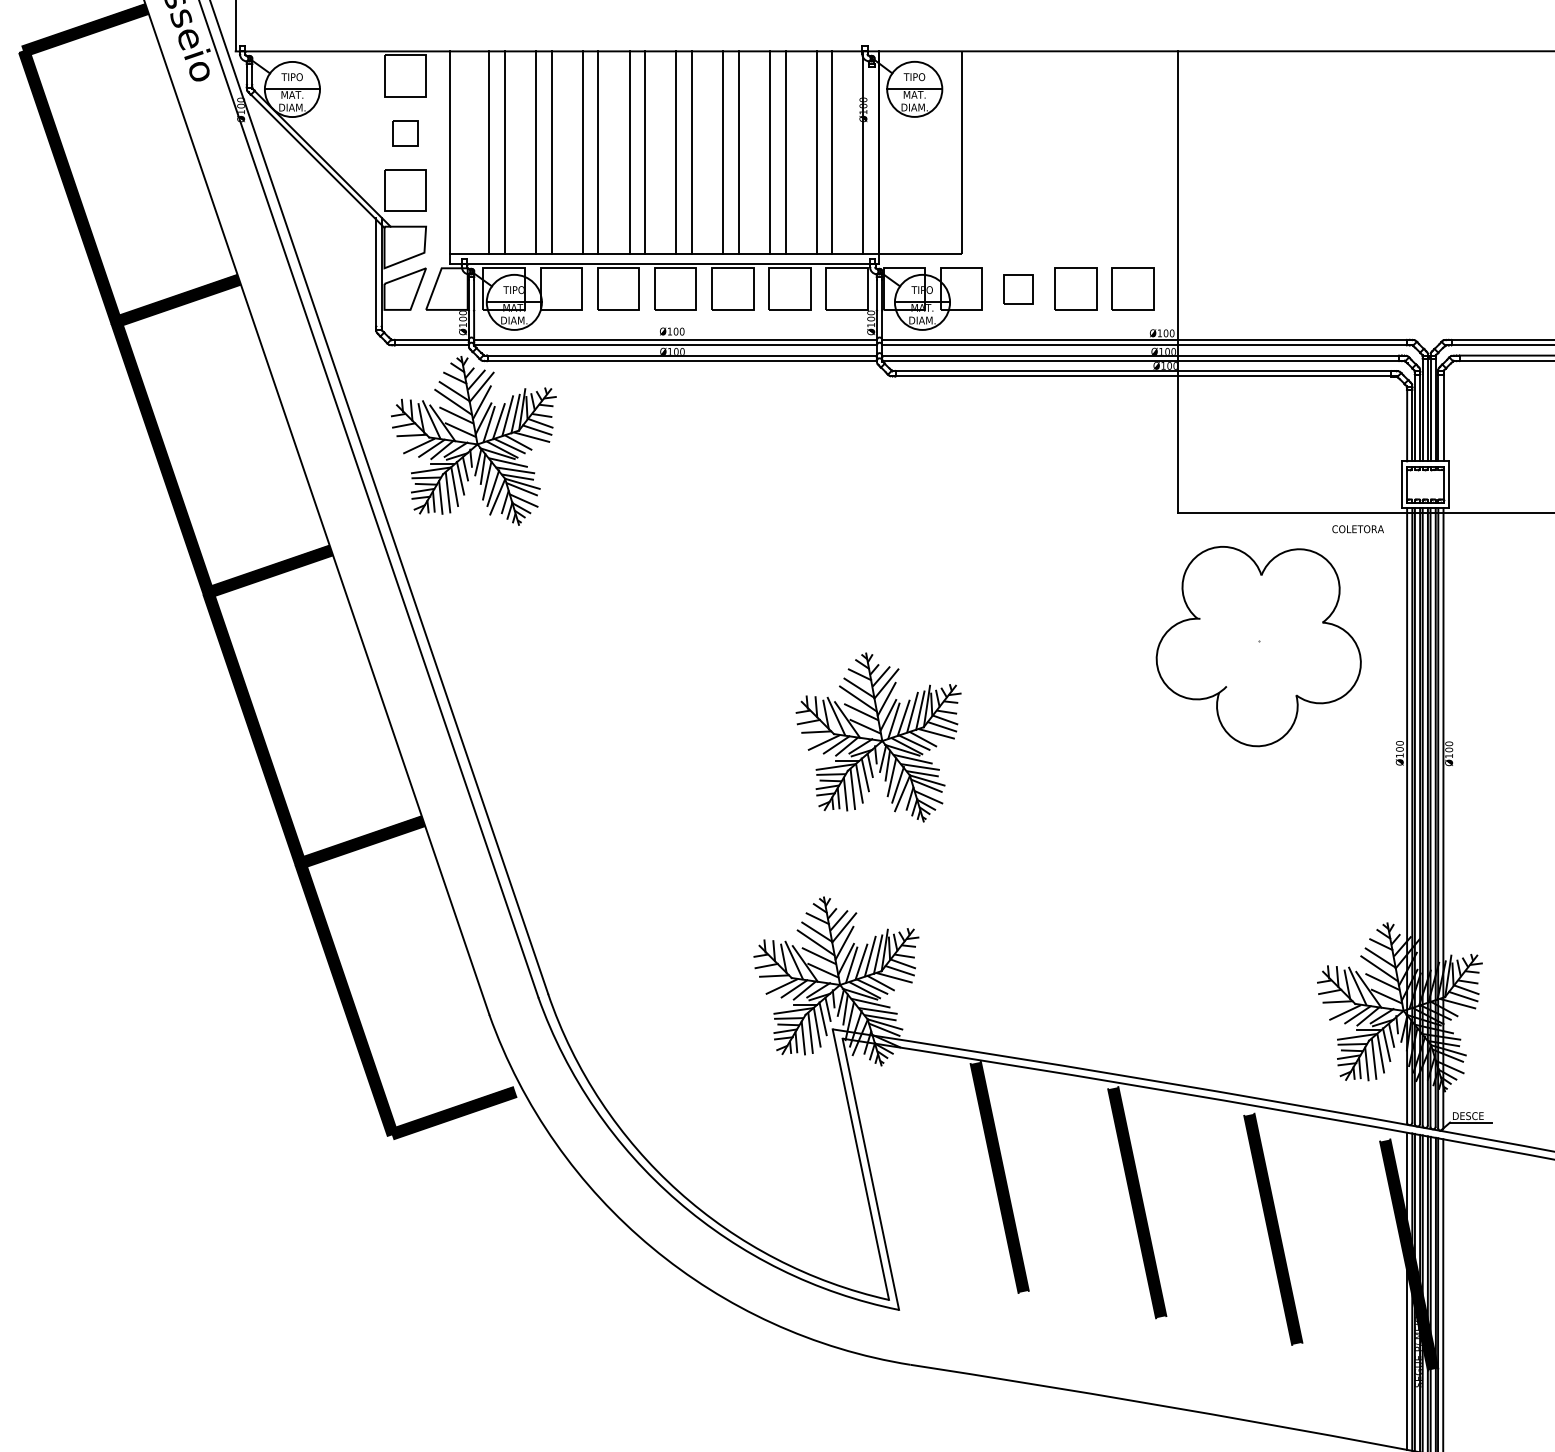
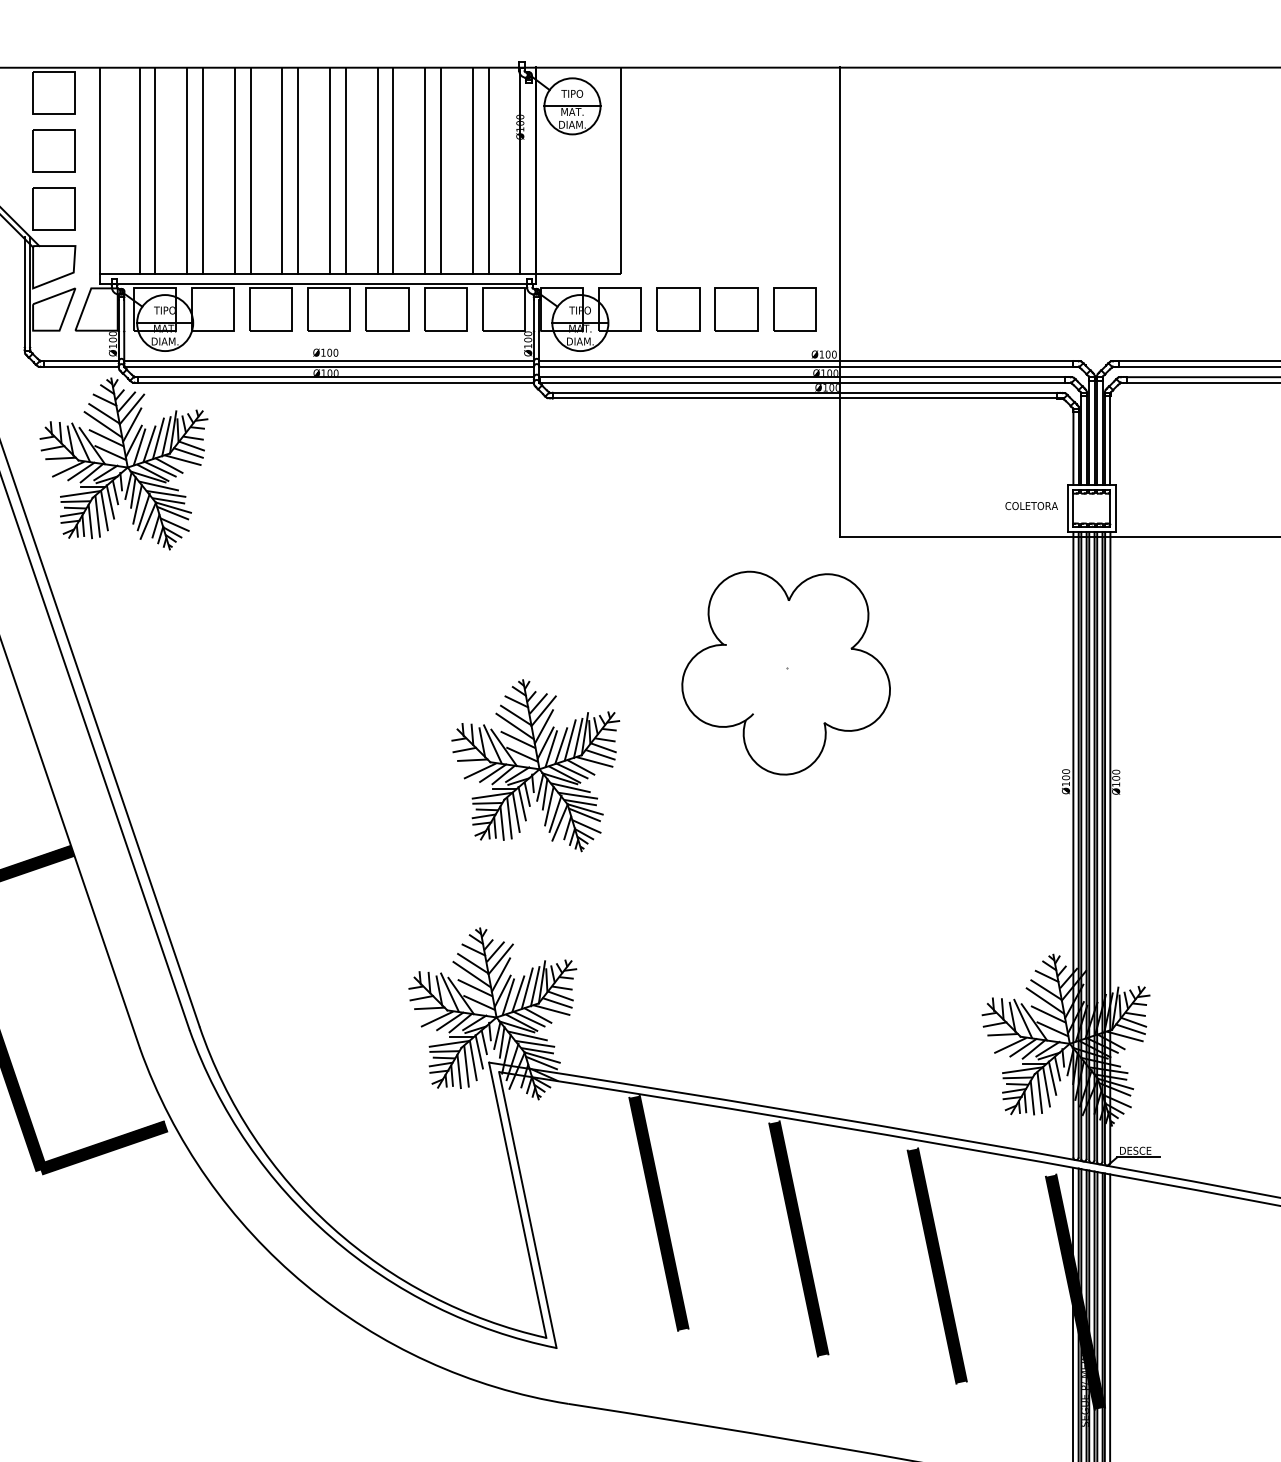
part: (405, 132) -> (54, 150), size x1.67
part: (1018, 288) -> (678, 308), size x1.43
text: (1357, 529) -> (1031, 506), moved
part: (1258, 646) -> (785, 673), moved

